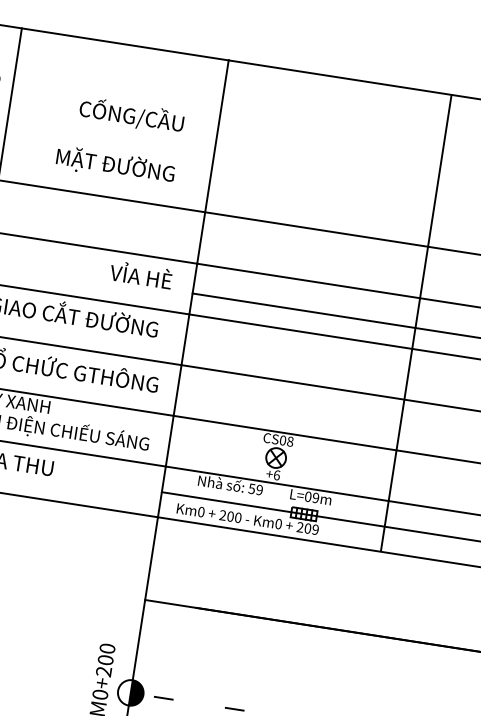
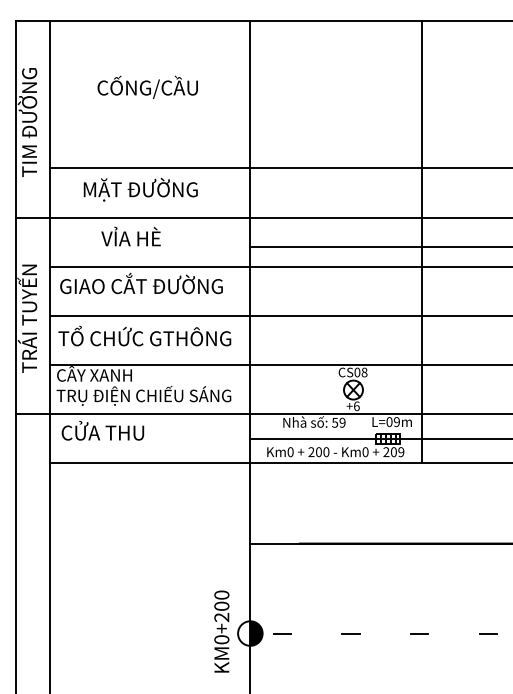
text: (131, 114) -> (147, 86), moved
text: (115, 165) -> (140, 189), moved
text: (140, 274) -> (130, 236), moved
line: (416, 322) -> (422, 241), moved

